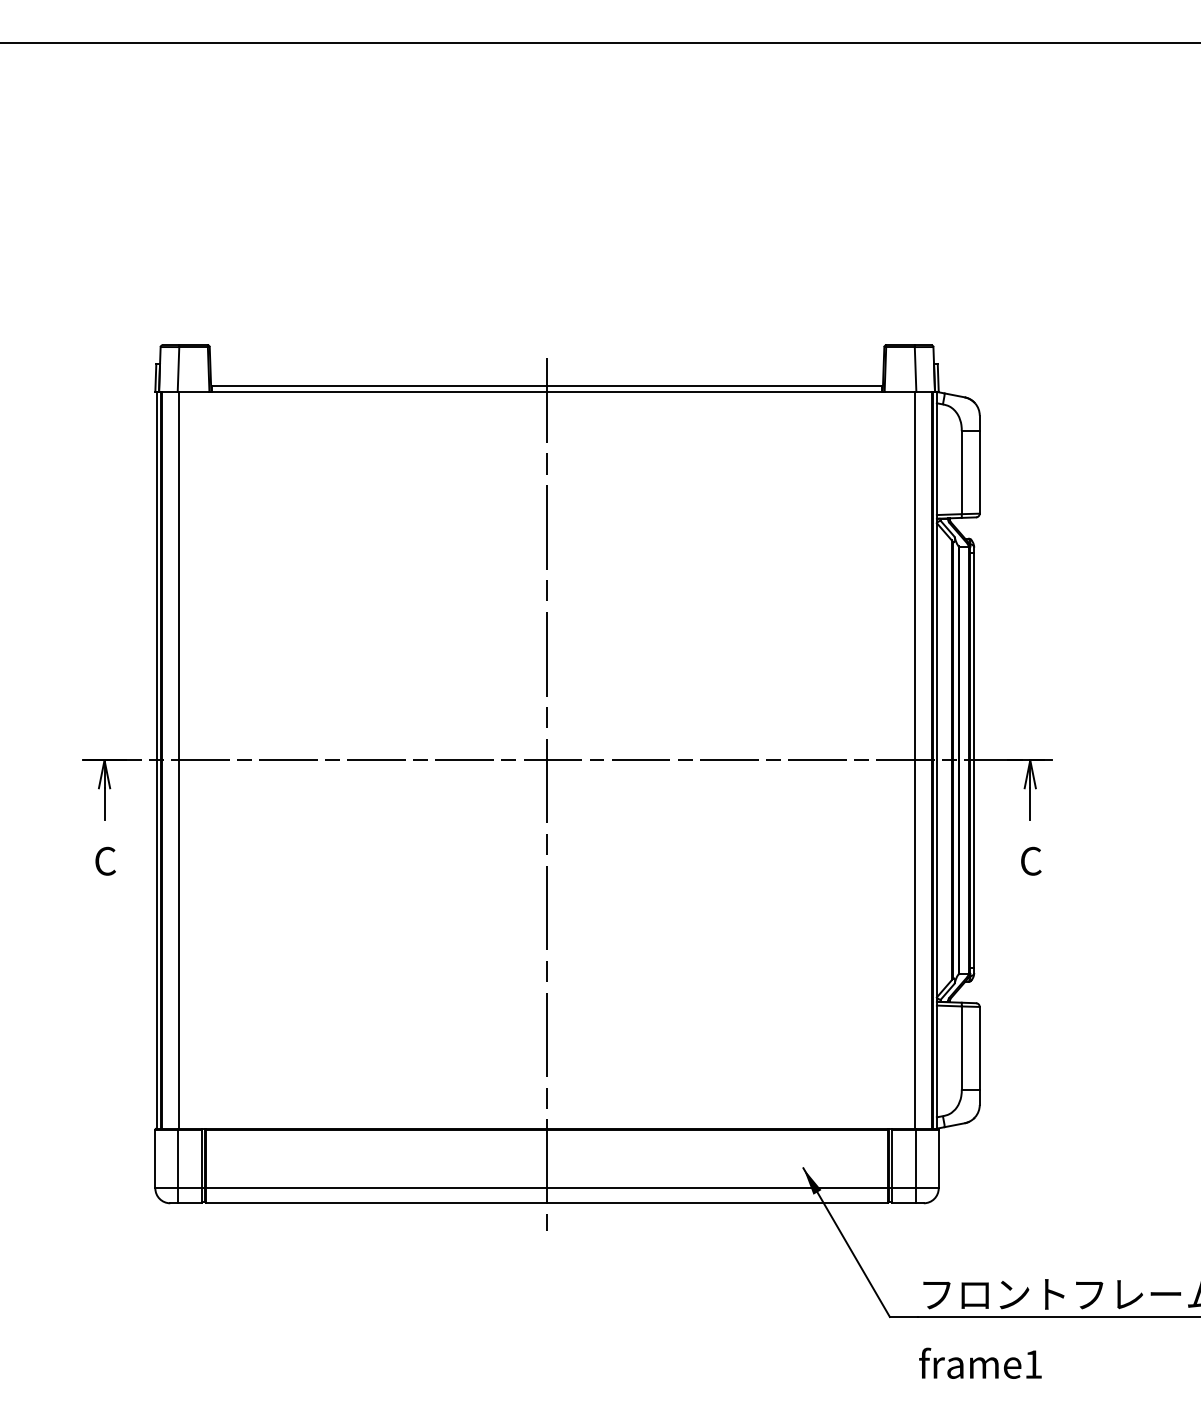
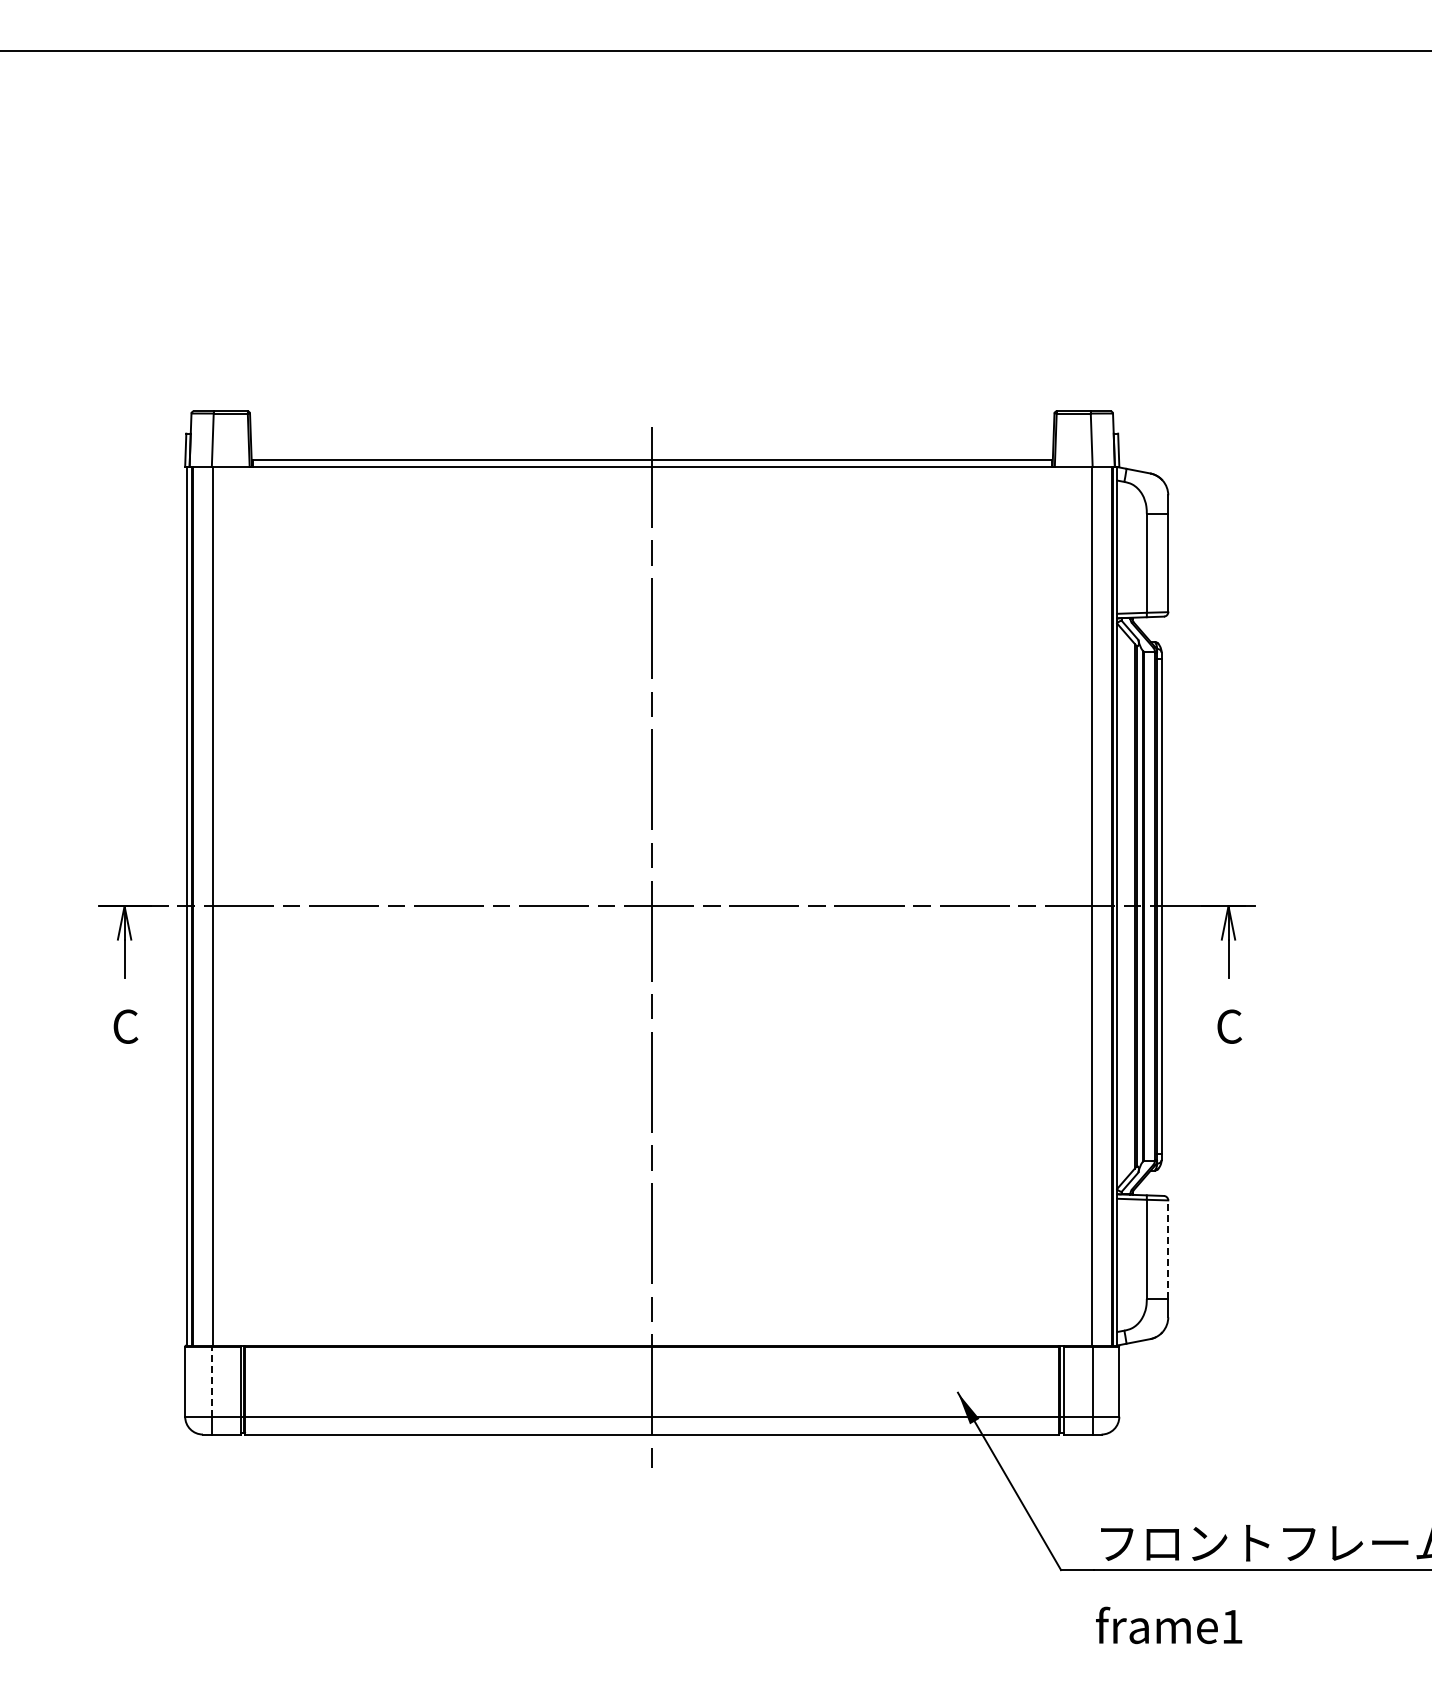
line: (979, 1048) -> (1168, 1249), solid -> dashed
line: (177, 1158) -> (211, 1381), solid -> dashed

